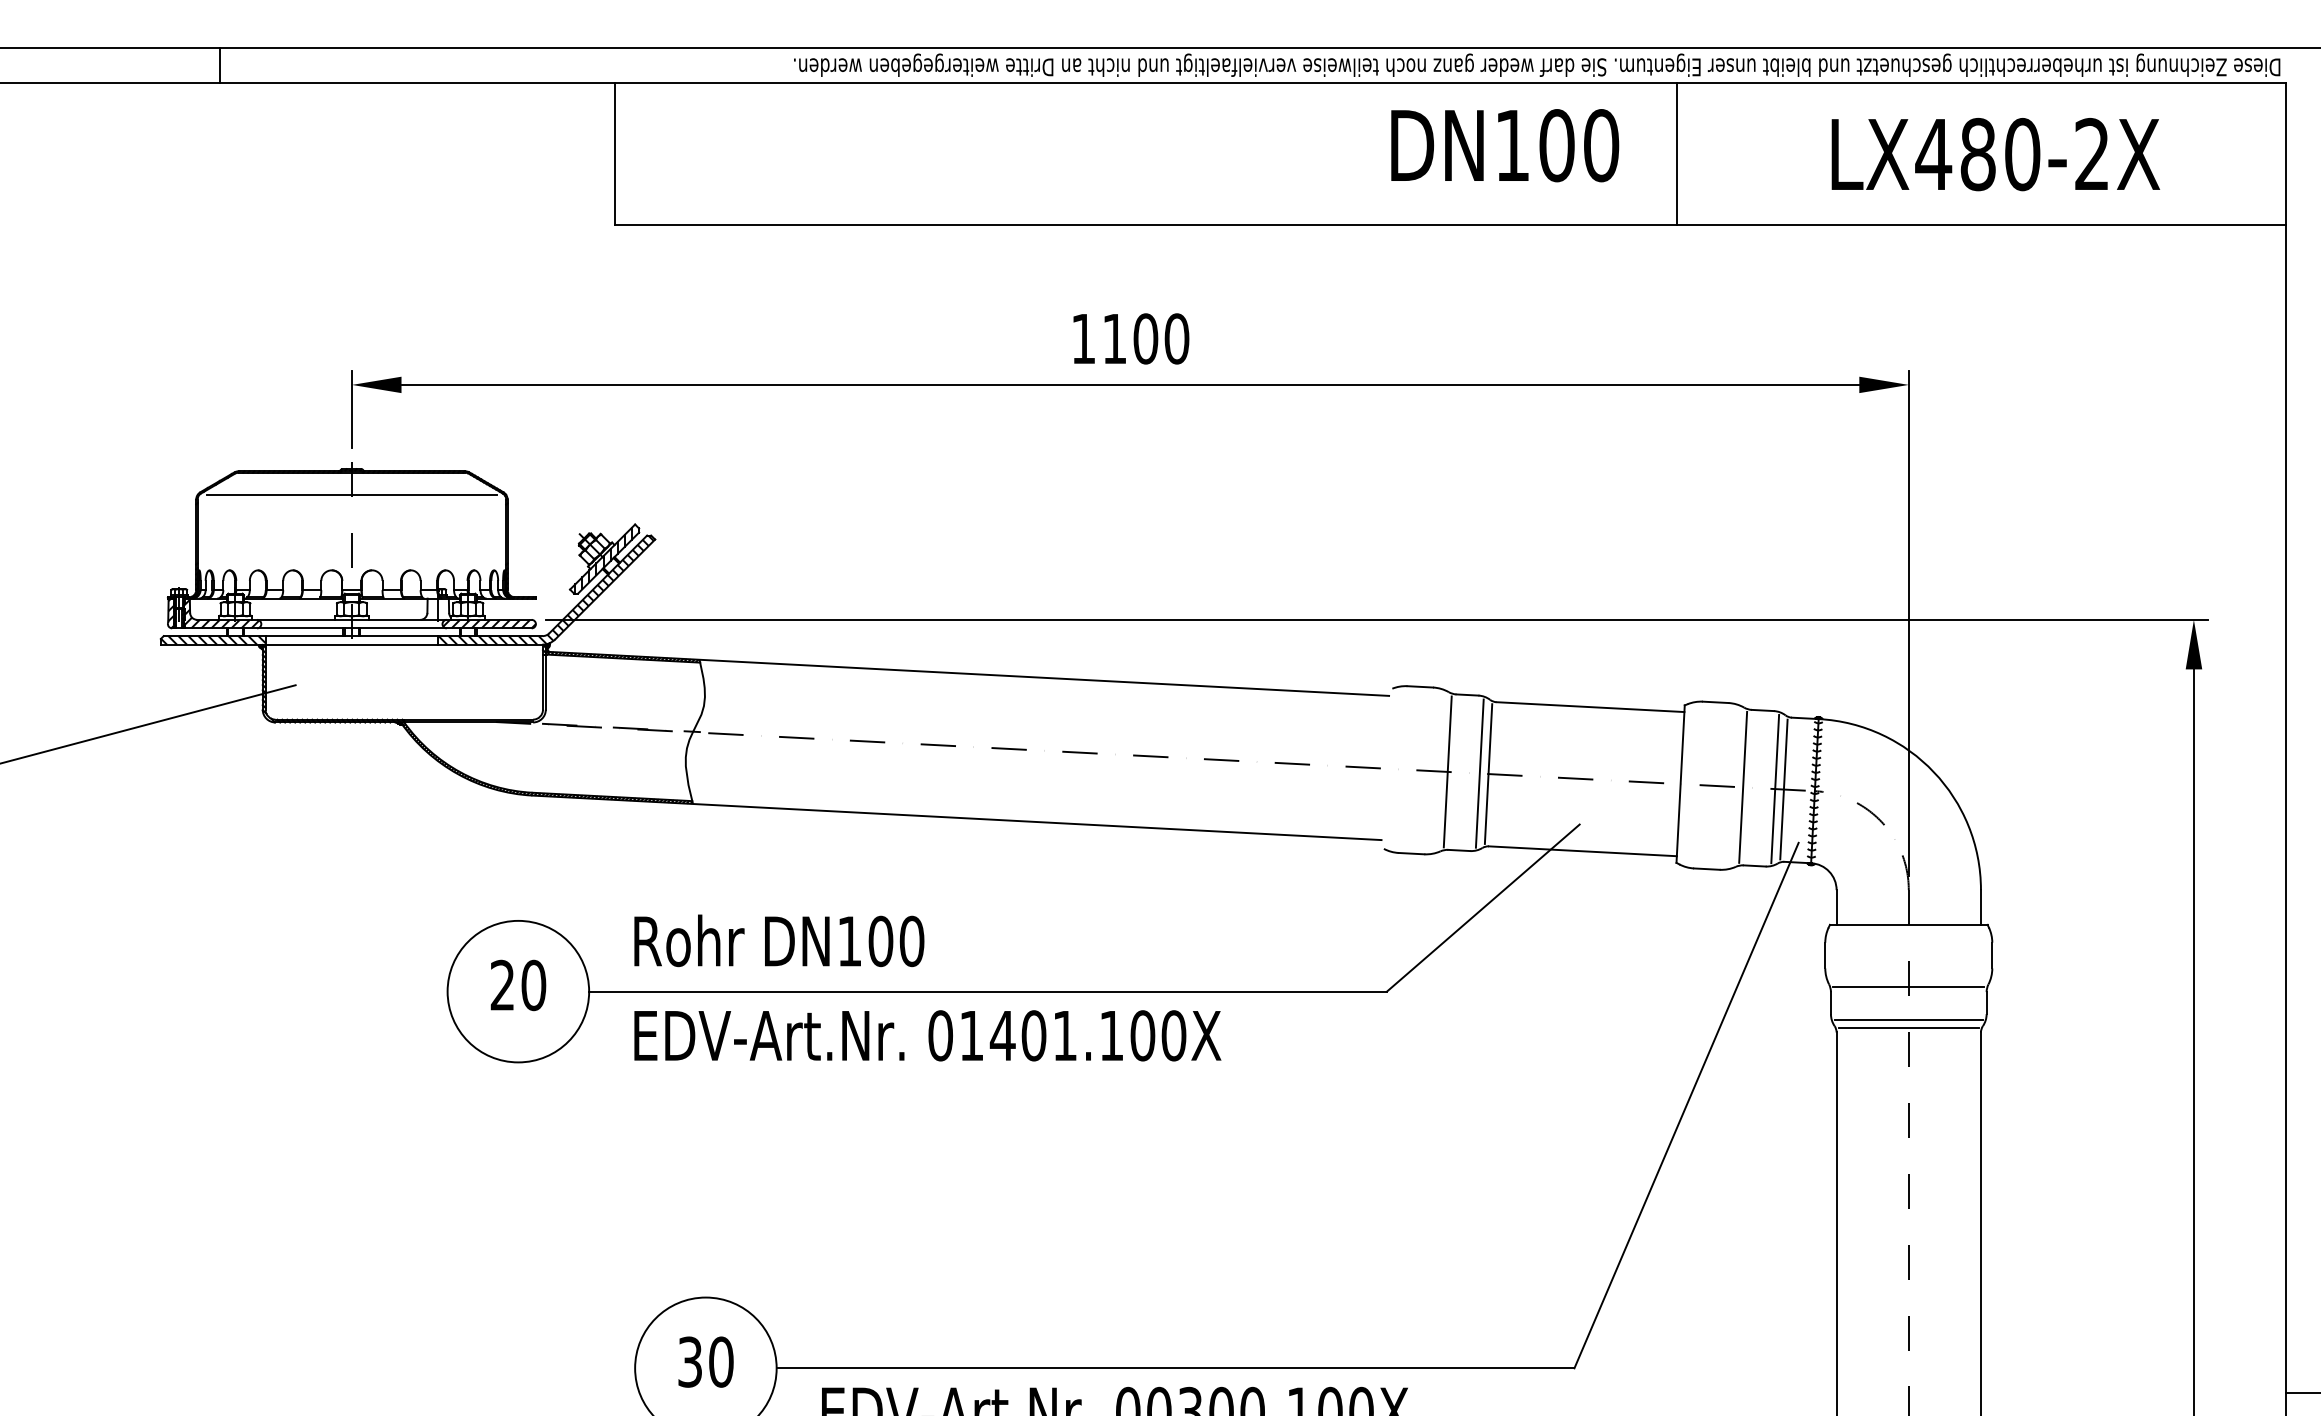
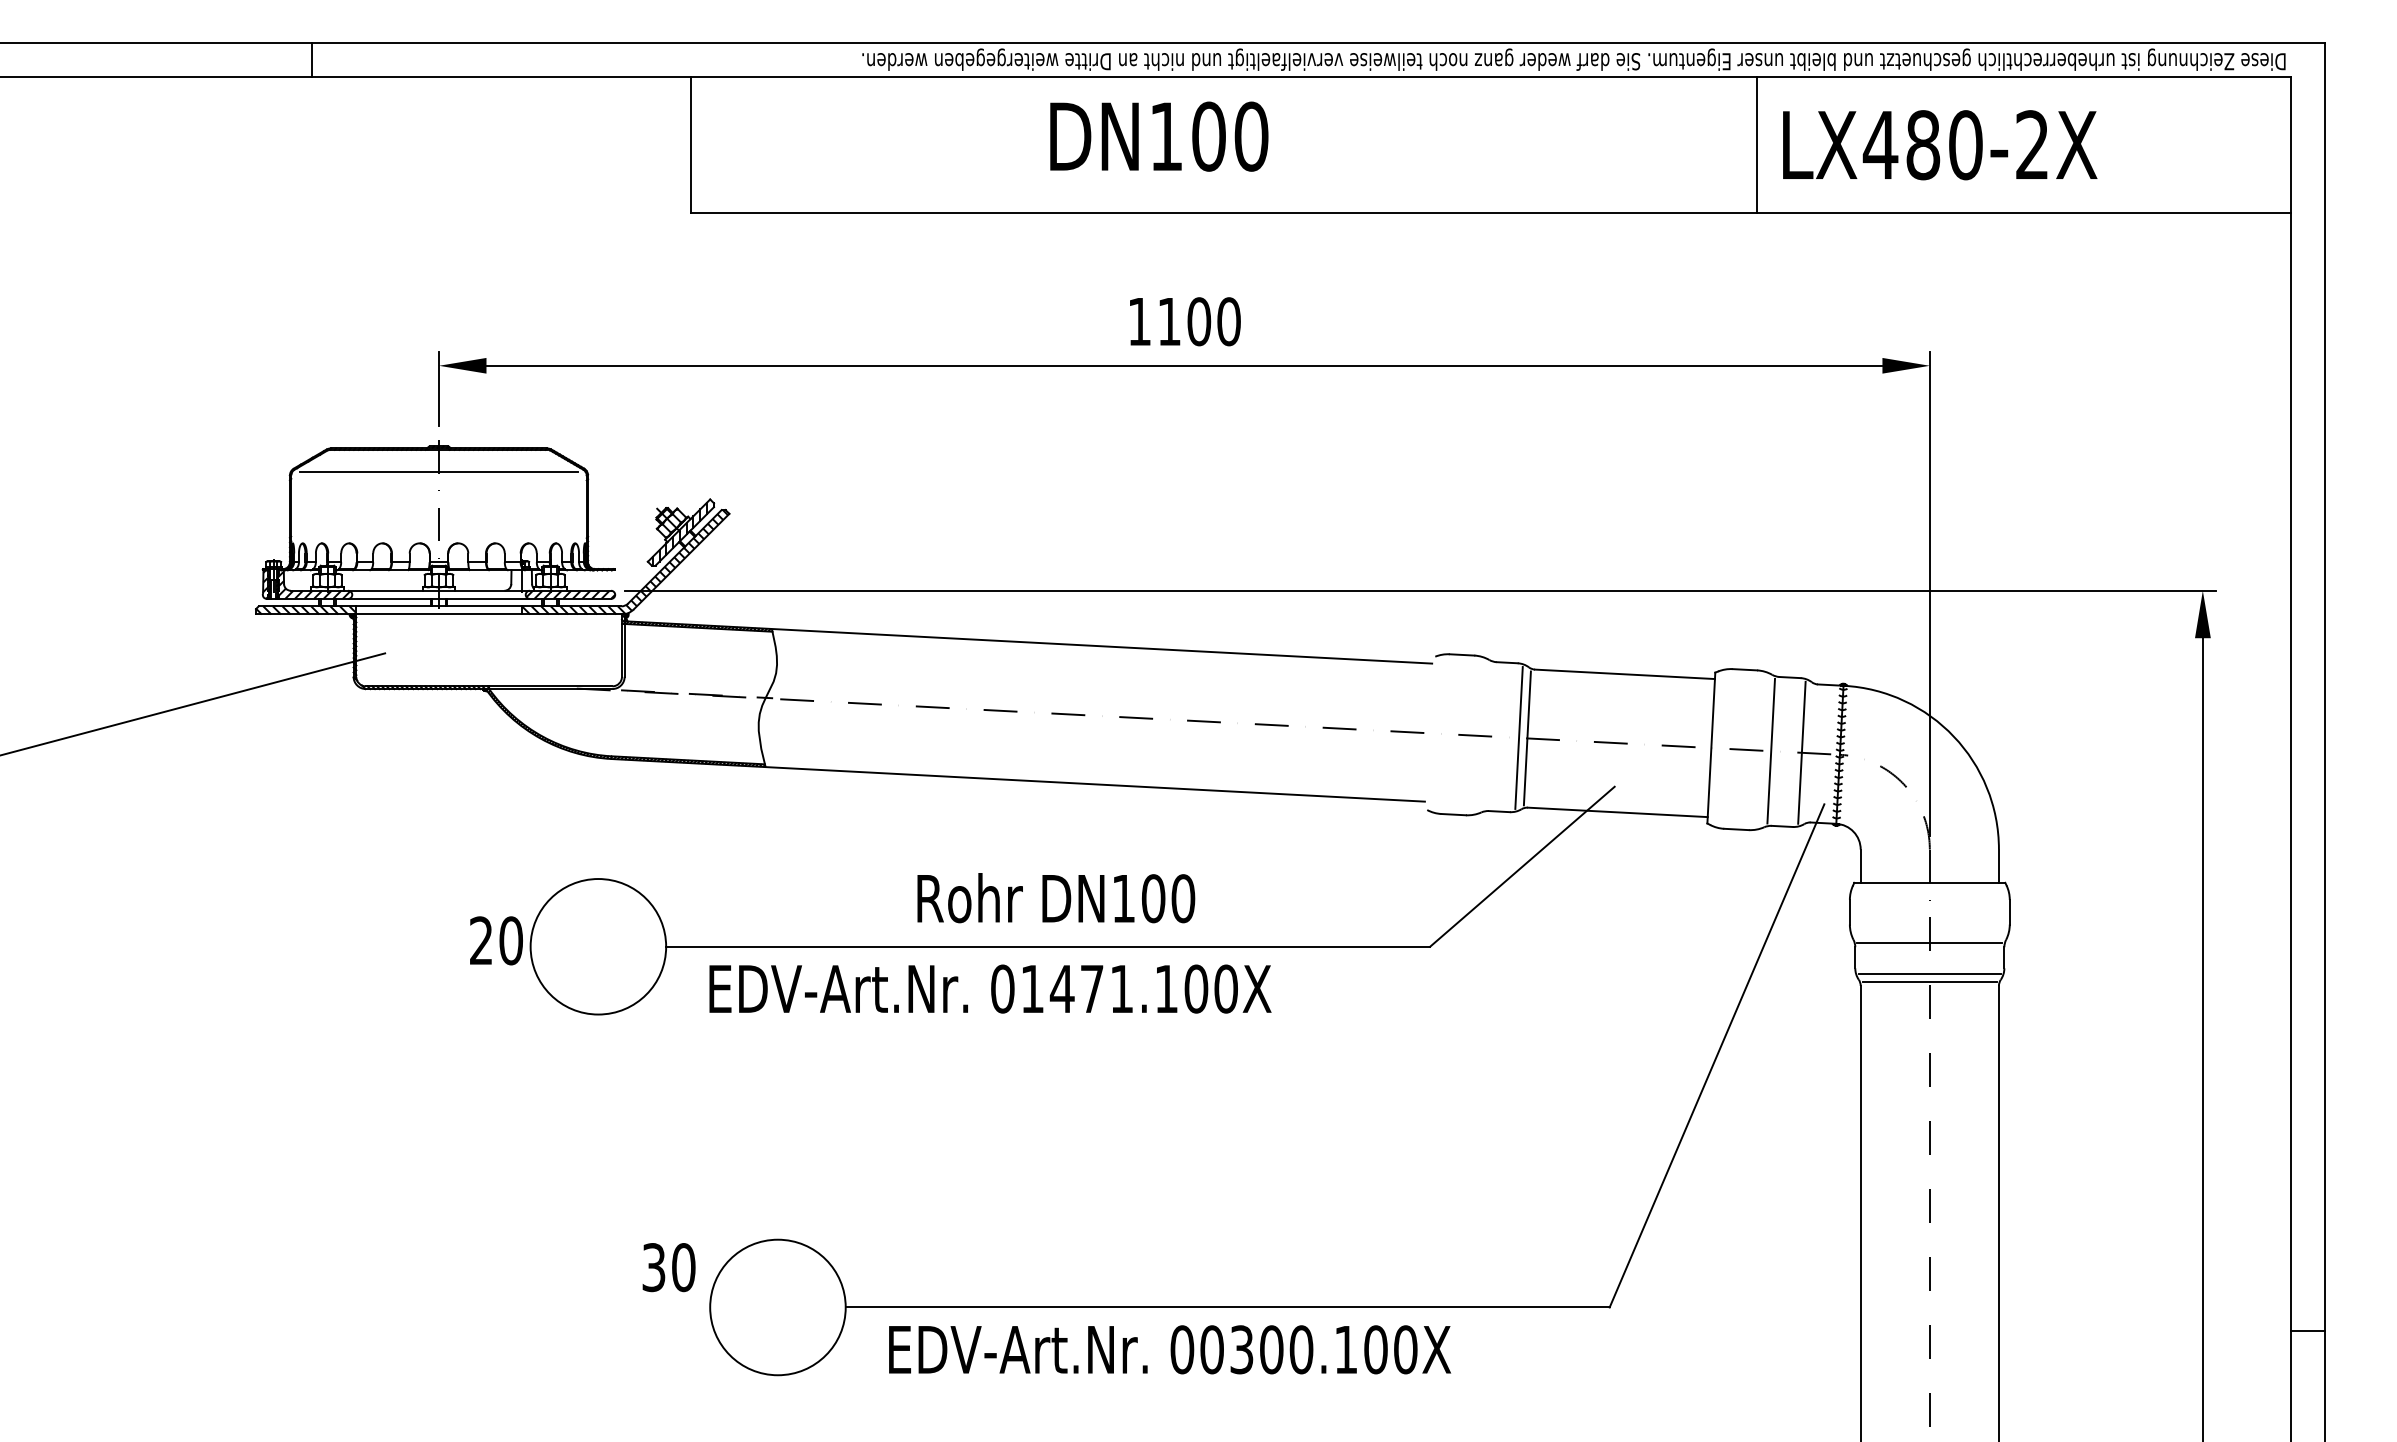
text: (1505, 145) -> (1159, 136), moved
line: (1676, 153) -> (1756, 144), moved
text: (1996, 154) -> (1940, 145), moved
line: (1447, 772) -> (1488, 736), removed
line: (1783, 789) -> (1809, 753), removed
text: (779, 941) -> (1056, 898), moved
text: (518, 985) -> (496, 940), moved
text: (1033, 1035) -> (1091, 988), 01401.100X -> 01471.100X
text: (705, 1362) -> (668, 1267), moved

